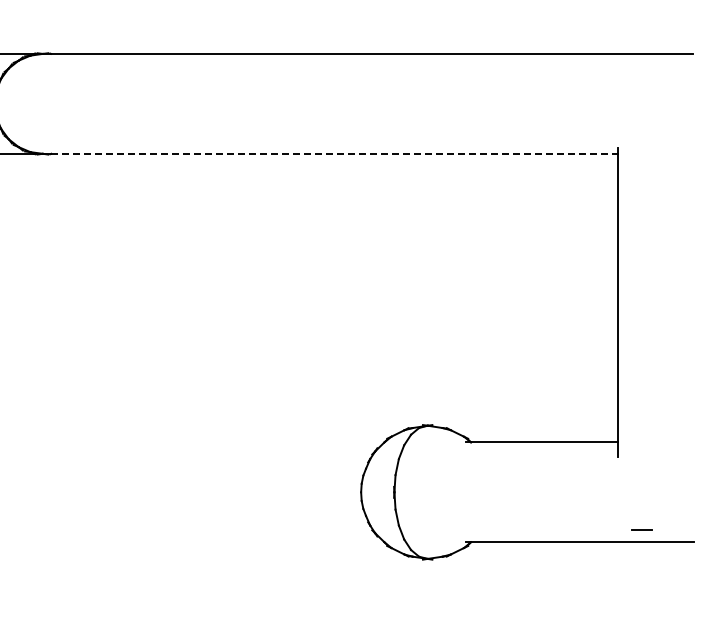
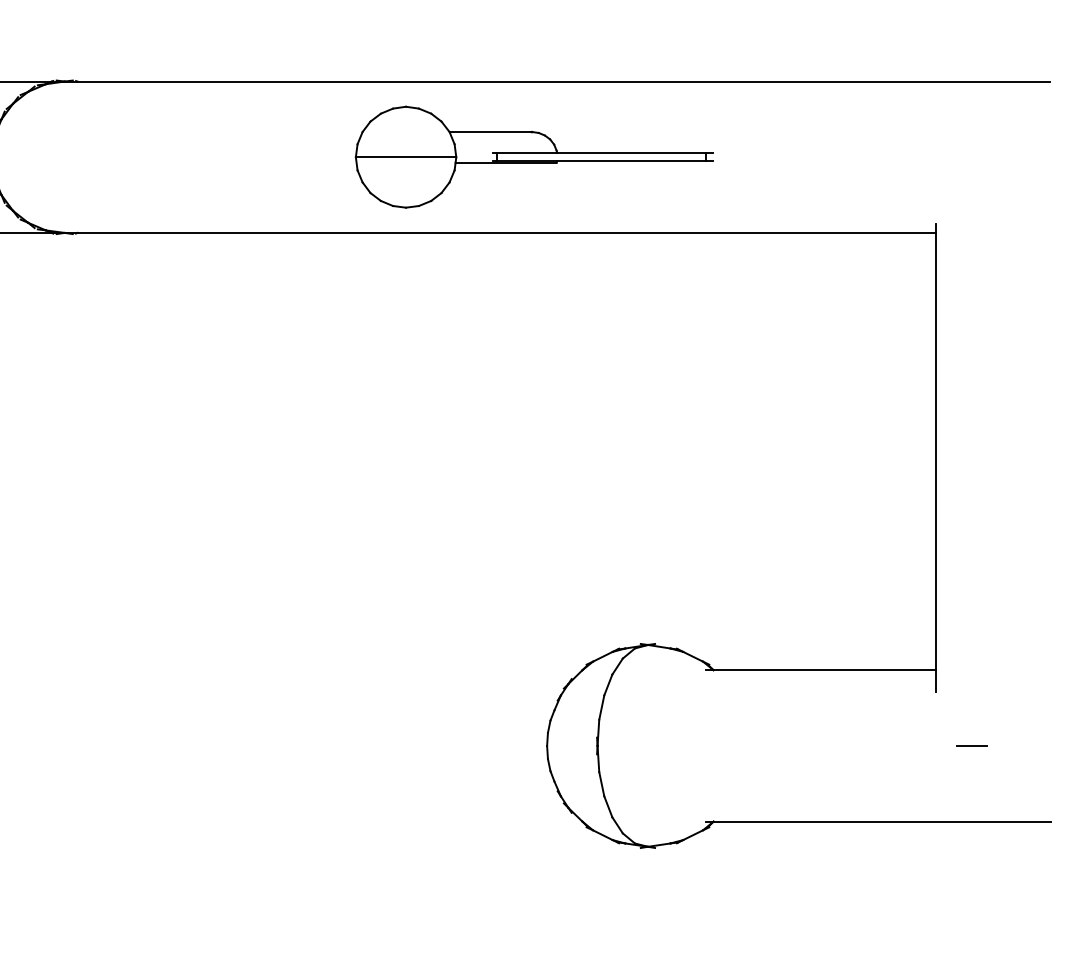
part: (352, 103) -> (534, 156), added
line: (334, 153) -> (506, 232), dashed -> solid
line: (641, 529) -> (971, 744), moved

